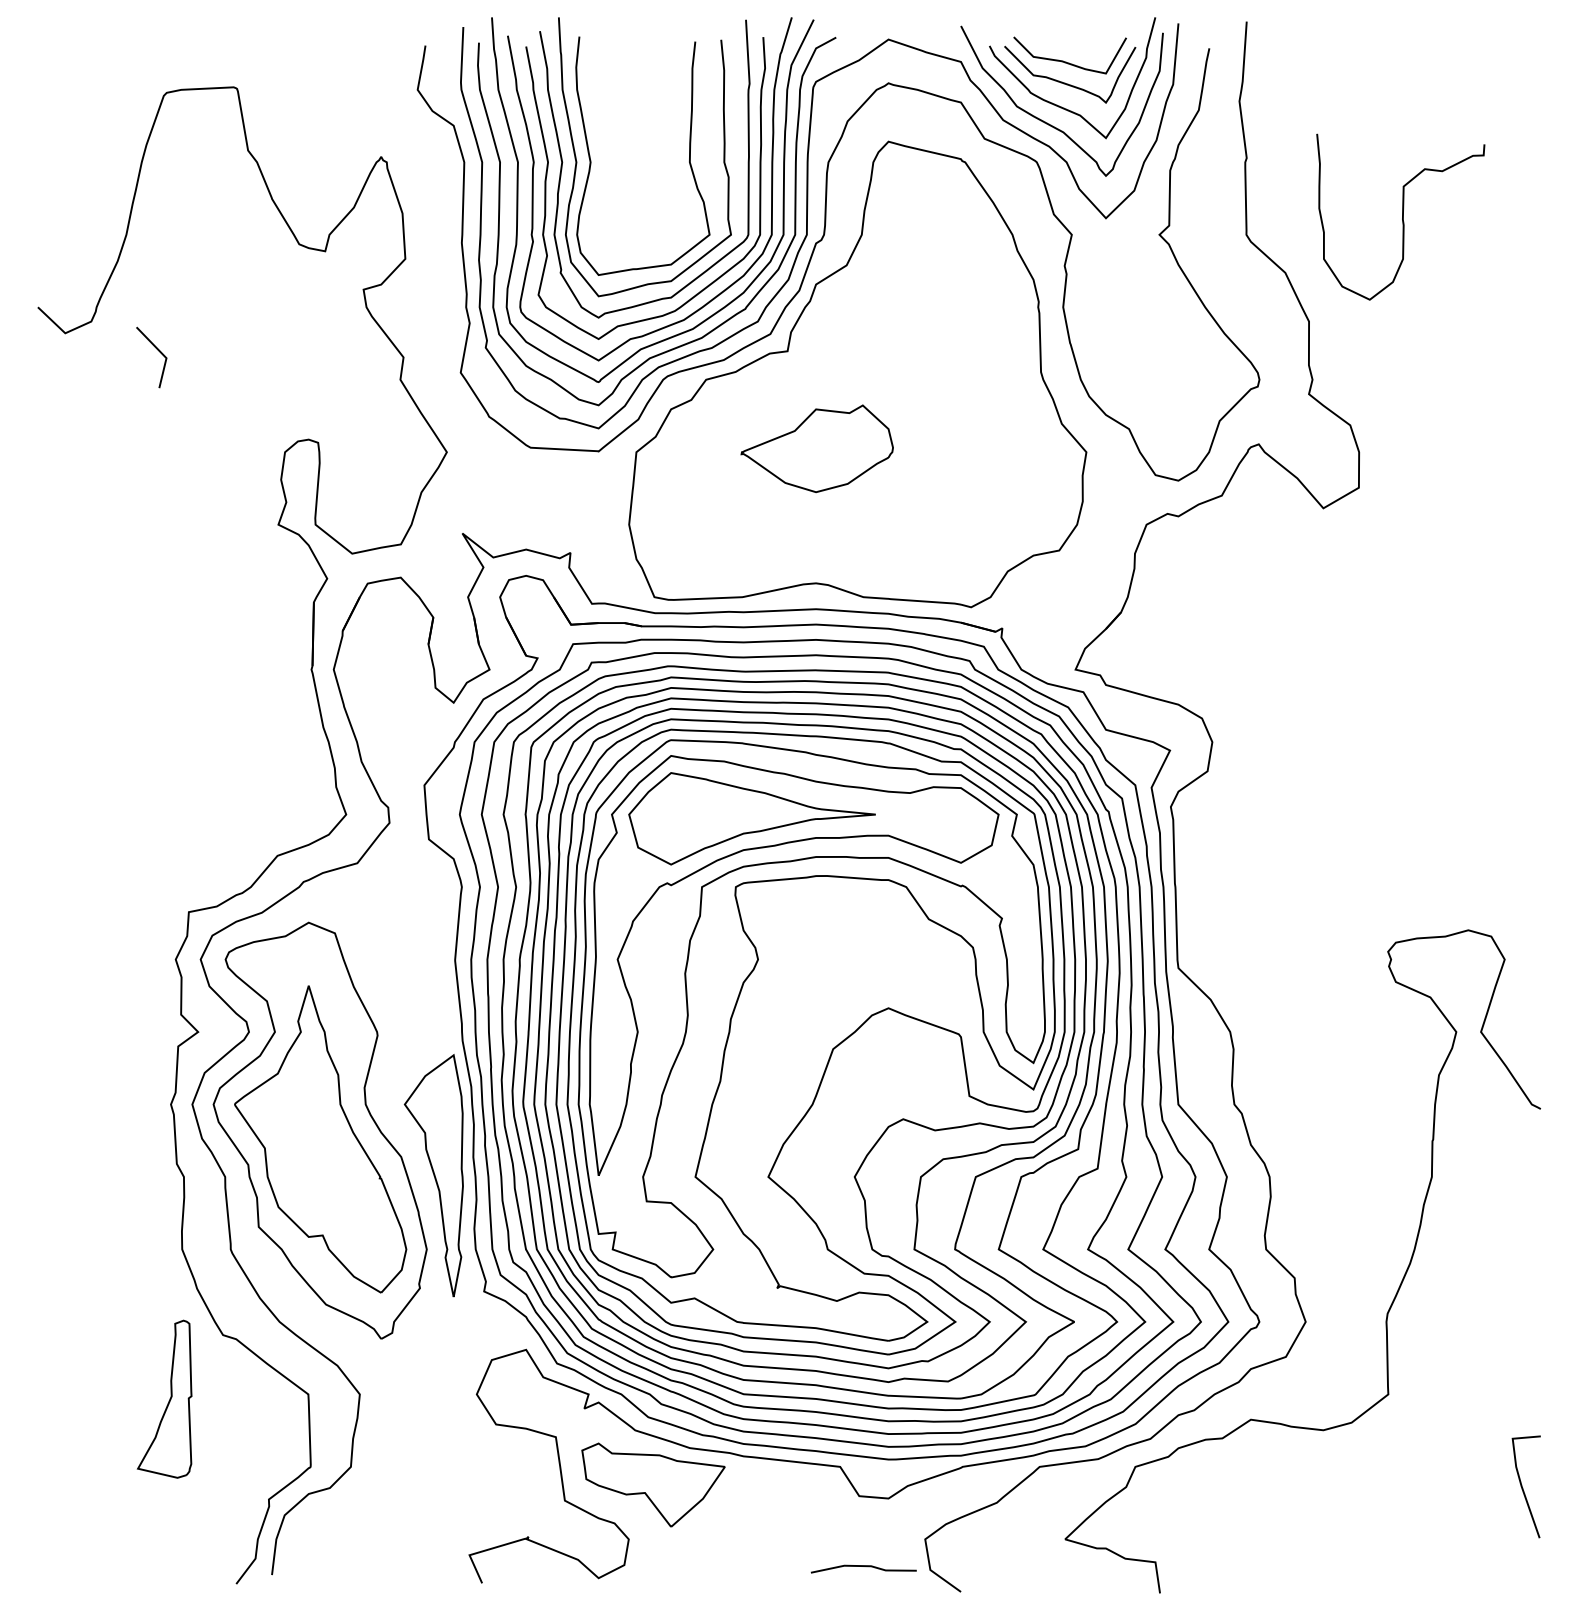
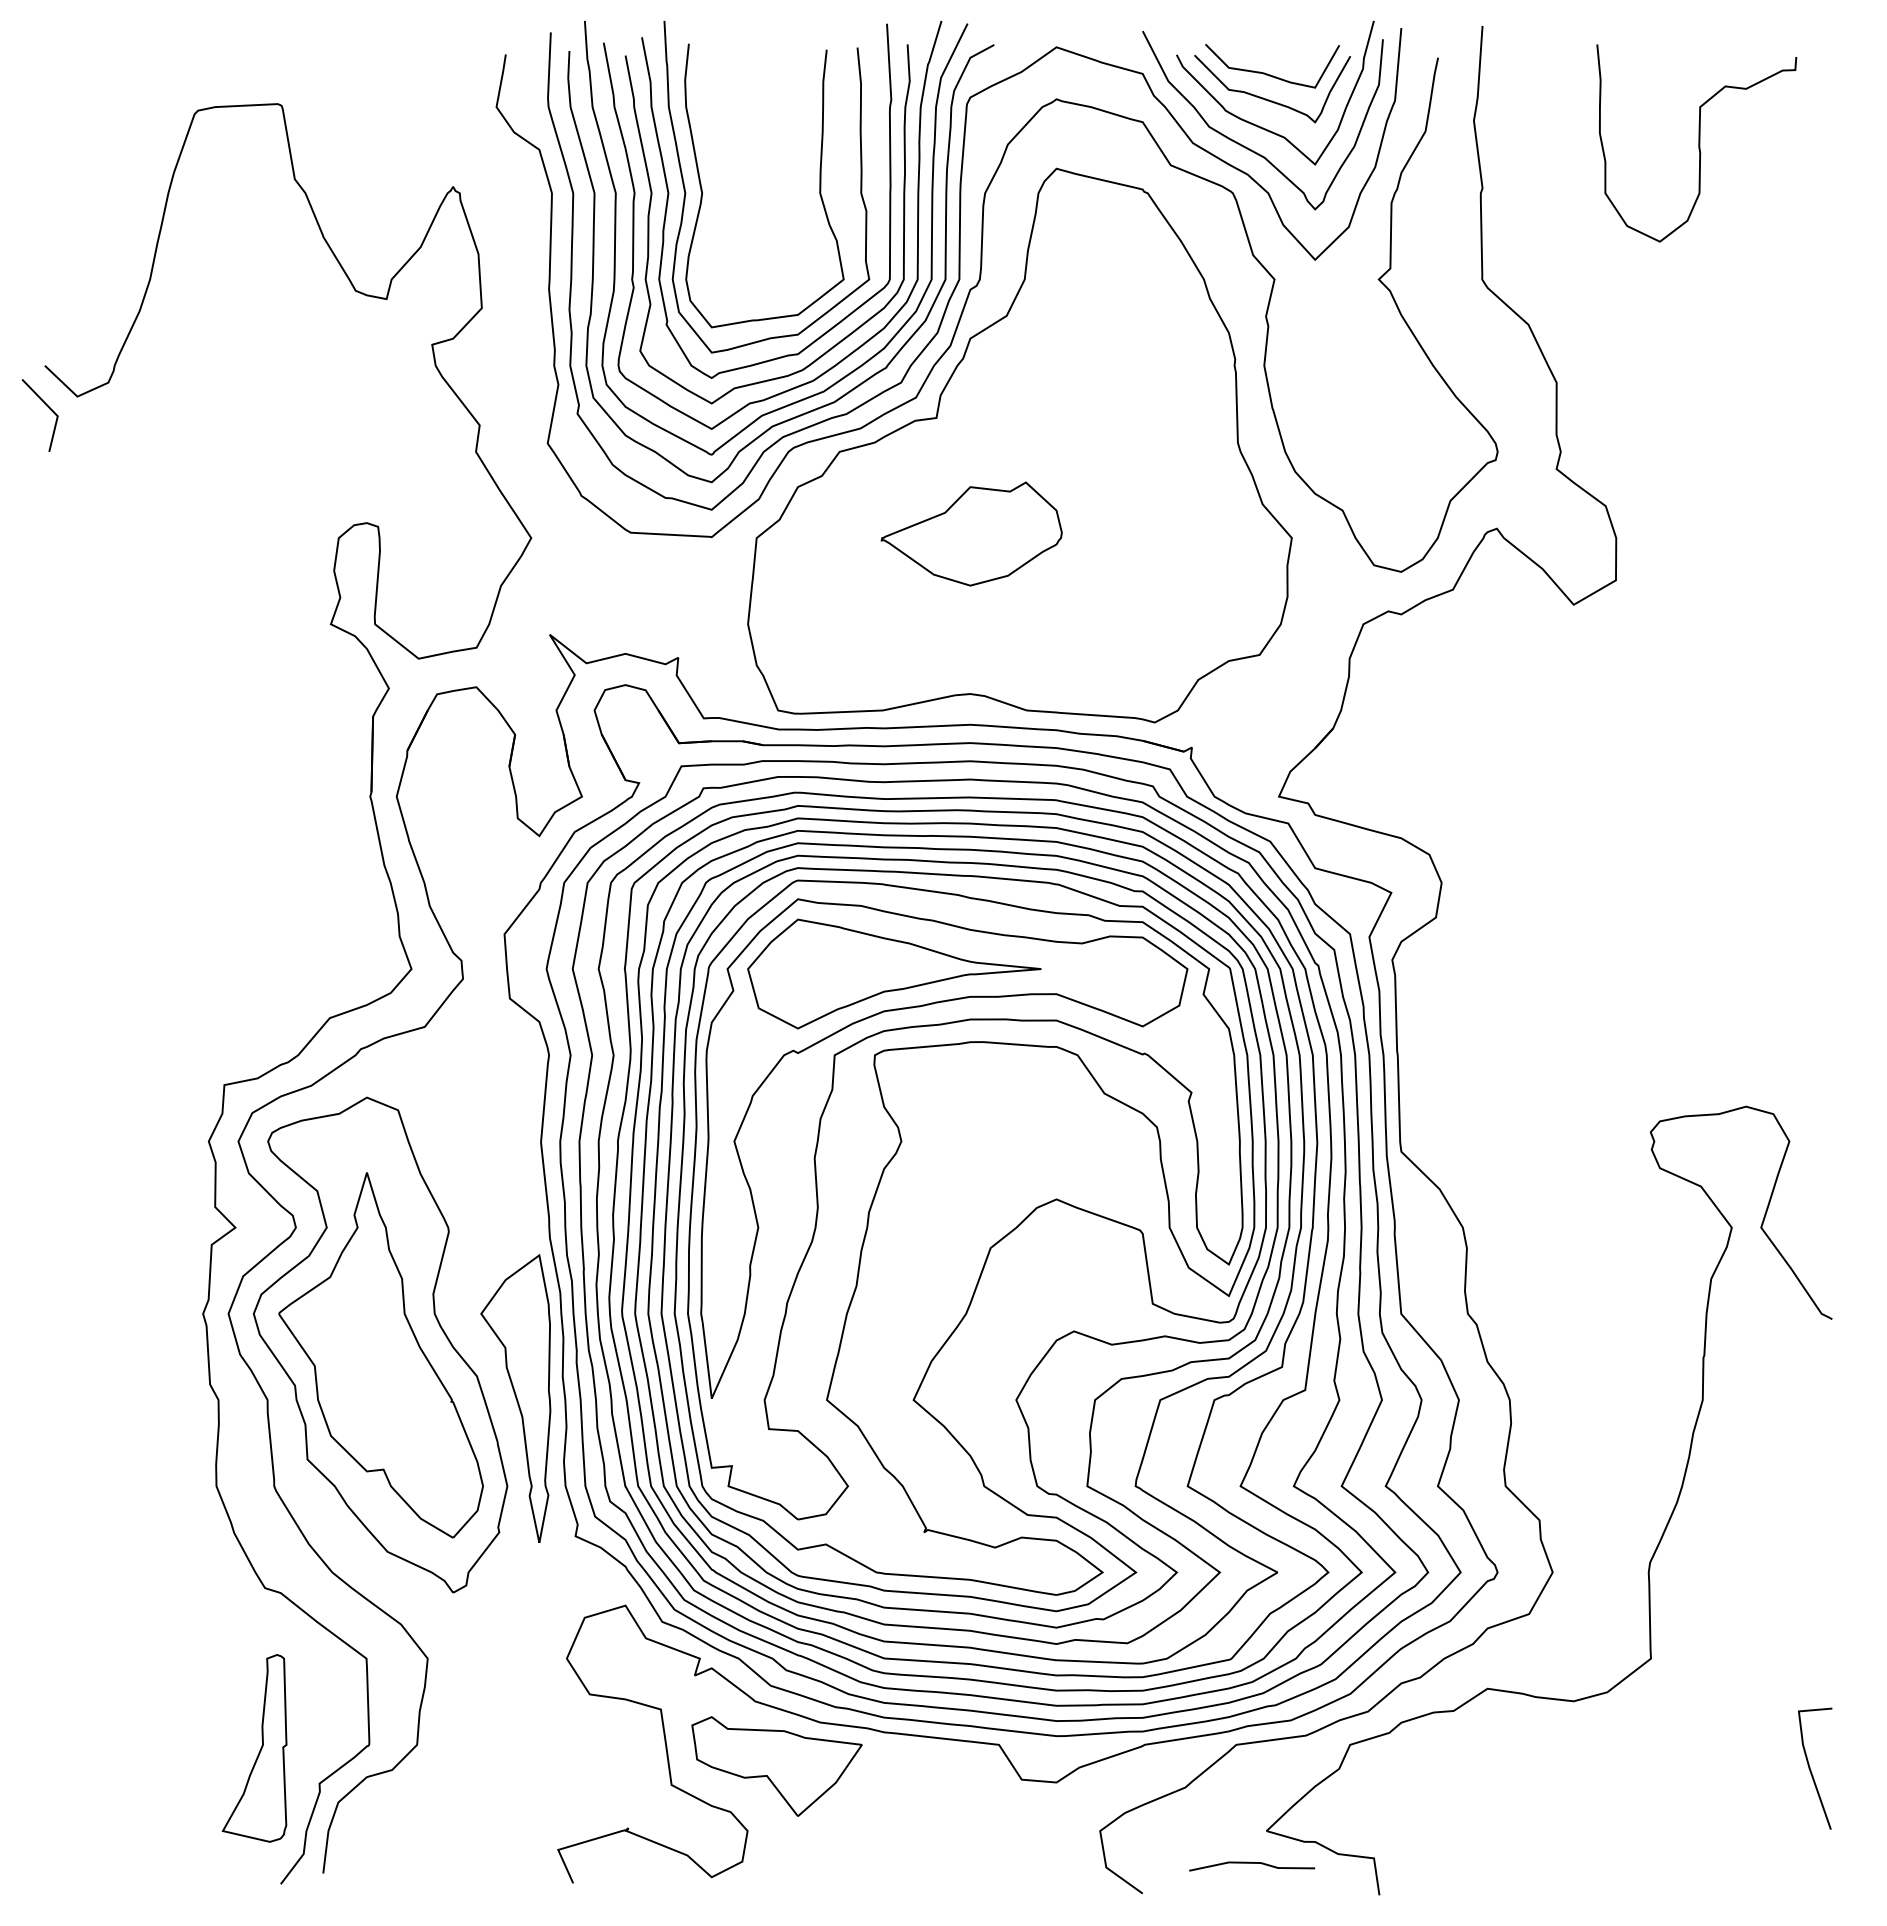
curve: (1402, 217) -> (1698, 143), moved
line: (157, 350) -> (47, 407), moved
part: (164, 1399) -> (254, 1748), moved
line: (864, 1566) -> (1252, 1863), moved

